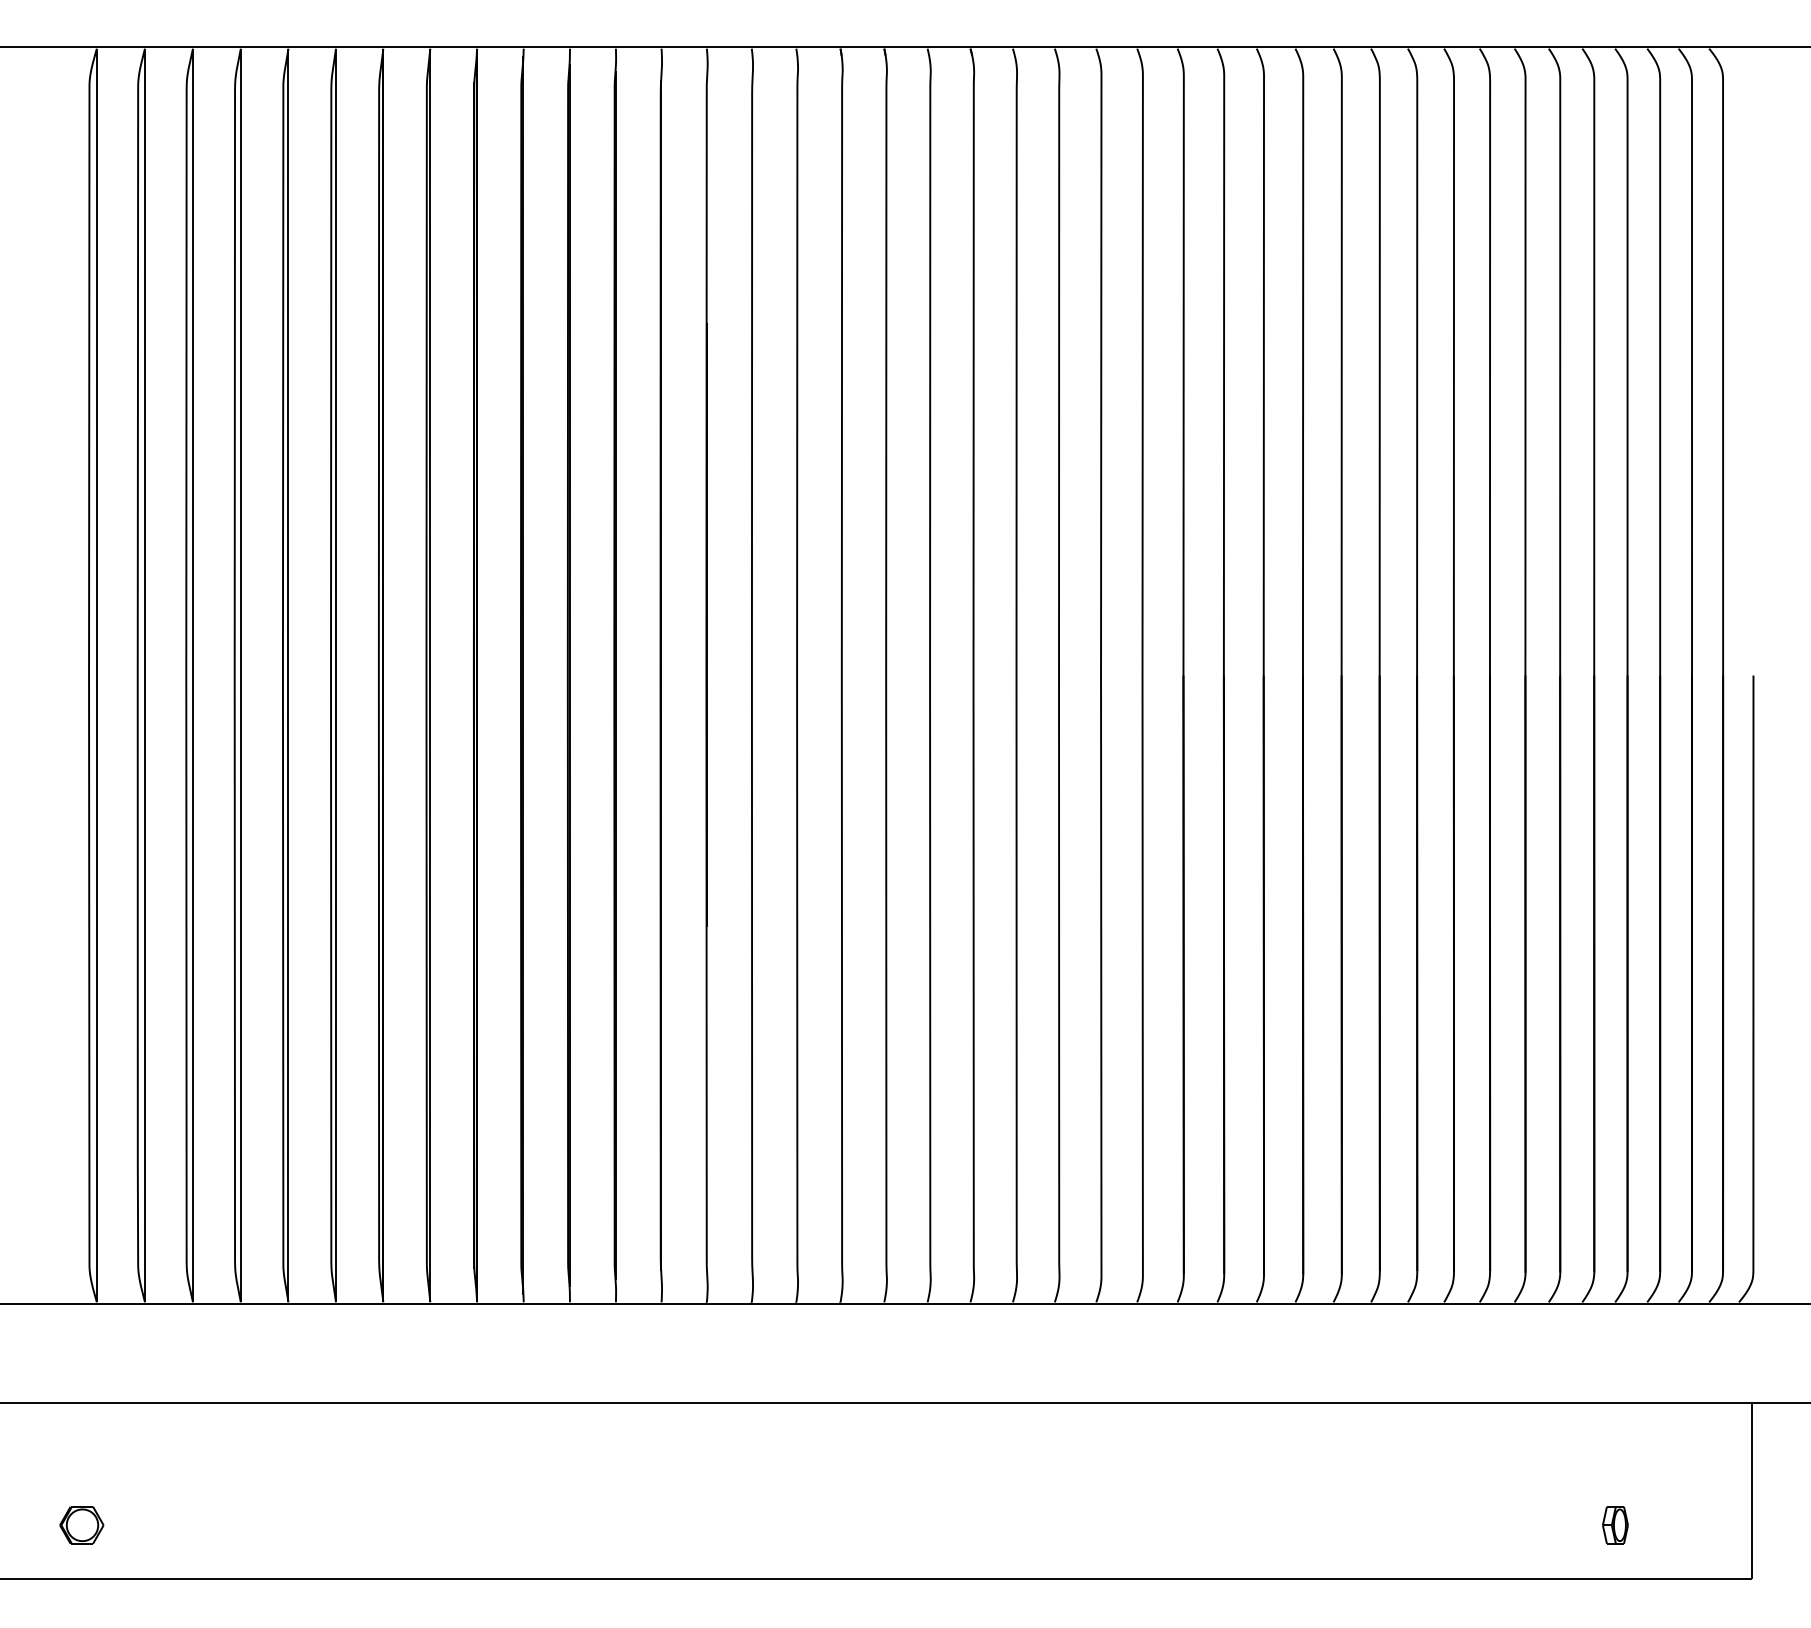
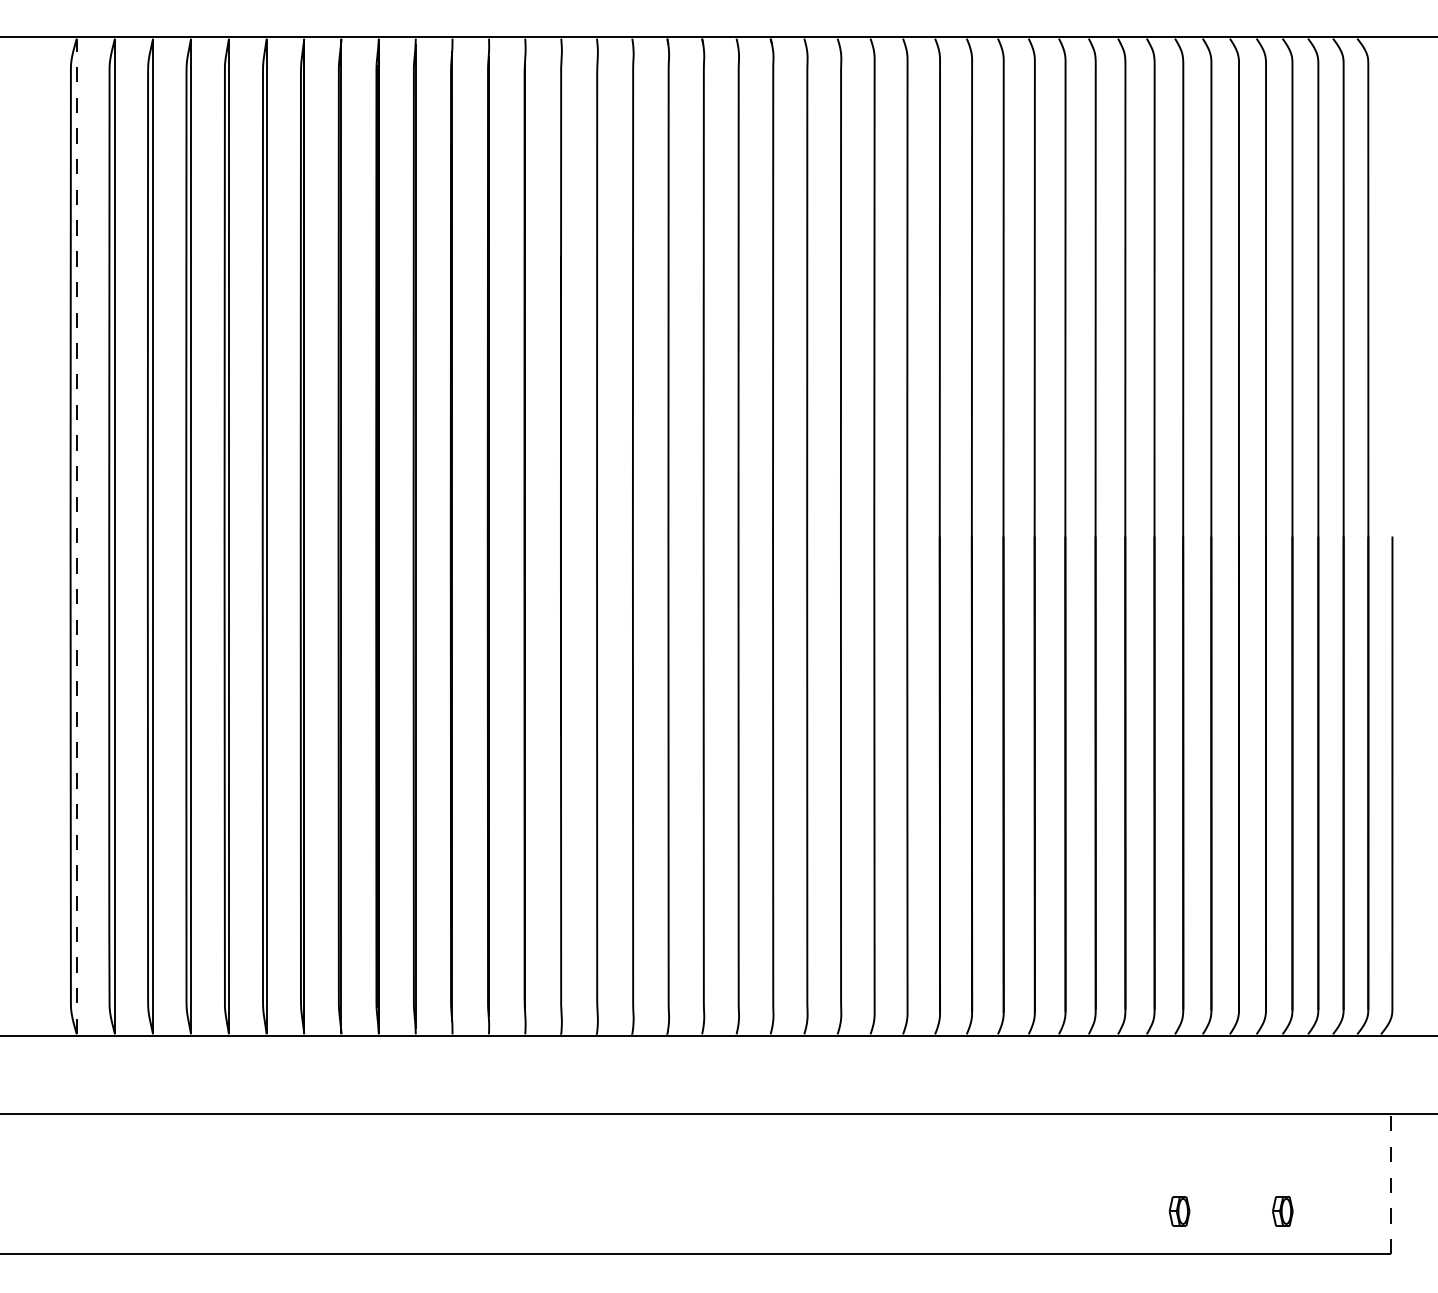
line: (96, 675) -> (76, 536), solid -> dashed
line: (1752, 1490) -> (1391, 1183), solid -> dashed
part: (81, 1525) -> (64, 1211), removed
part: (1485, 1525) -> (1179, 1211), added

